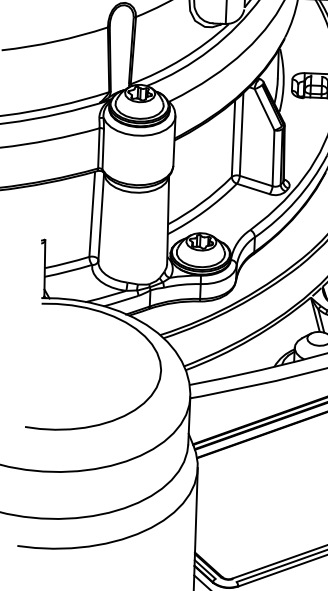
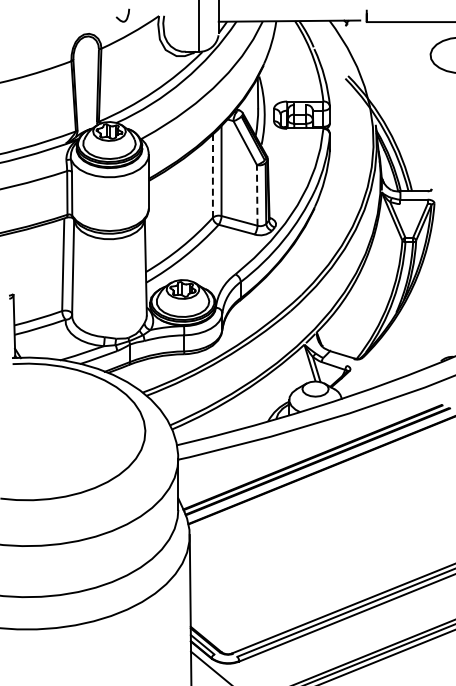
line: (233, 139) -> (212, 176), solid -> dashed
line: (273, 157) -> (257, 194), solid -> dashed

